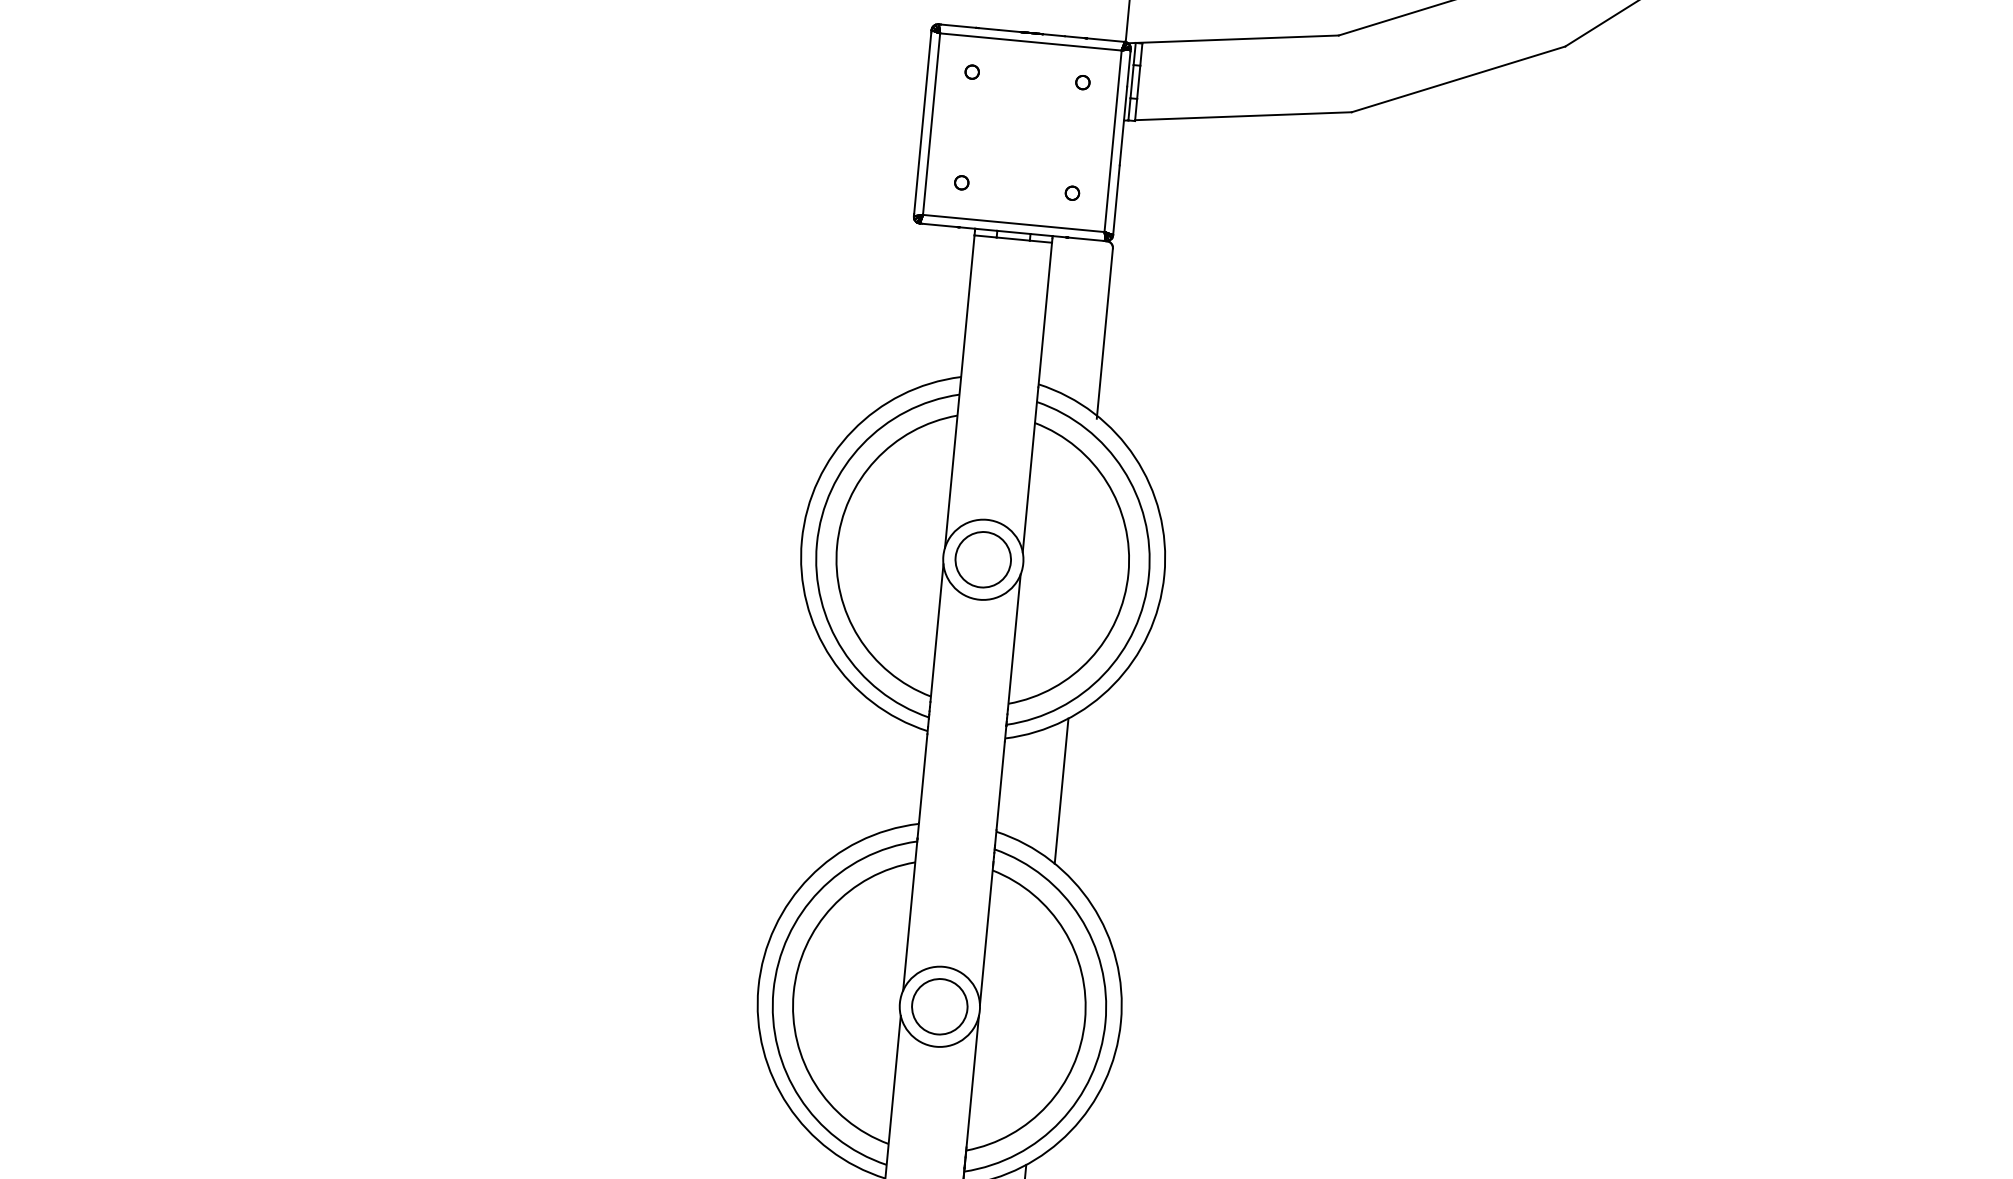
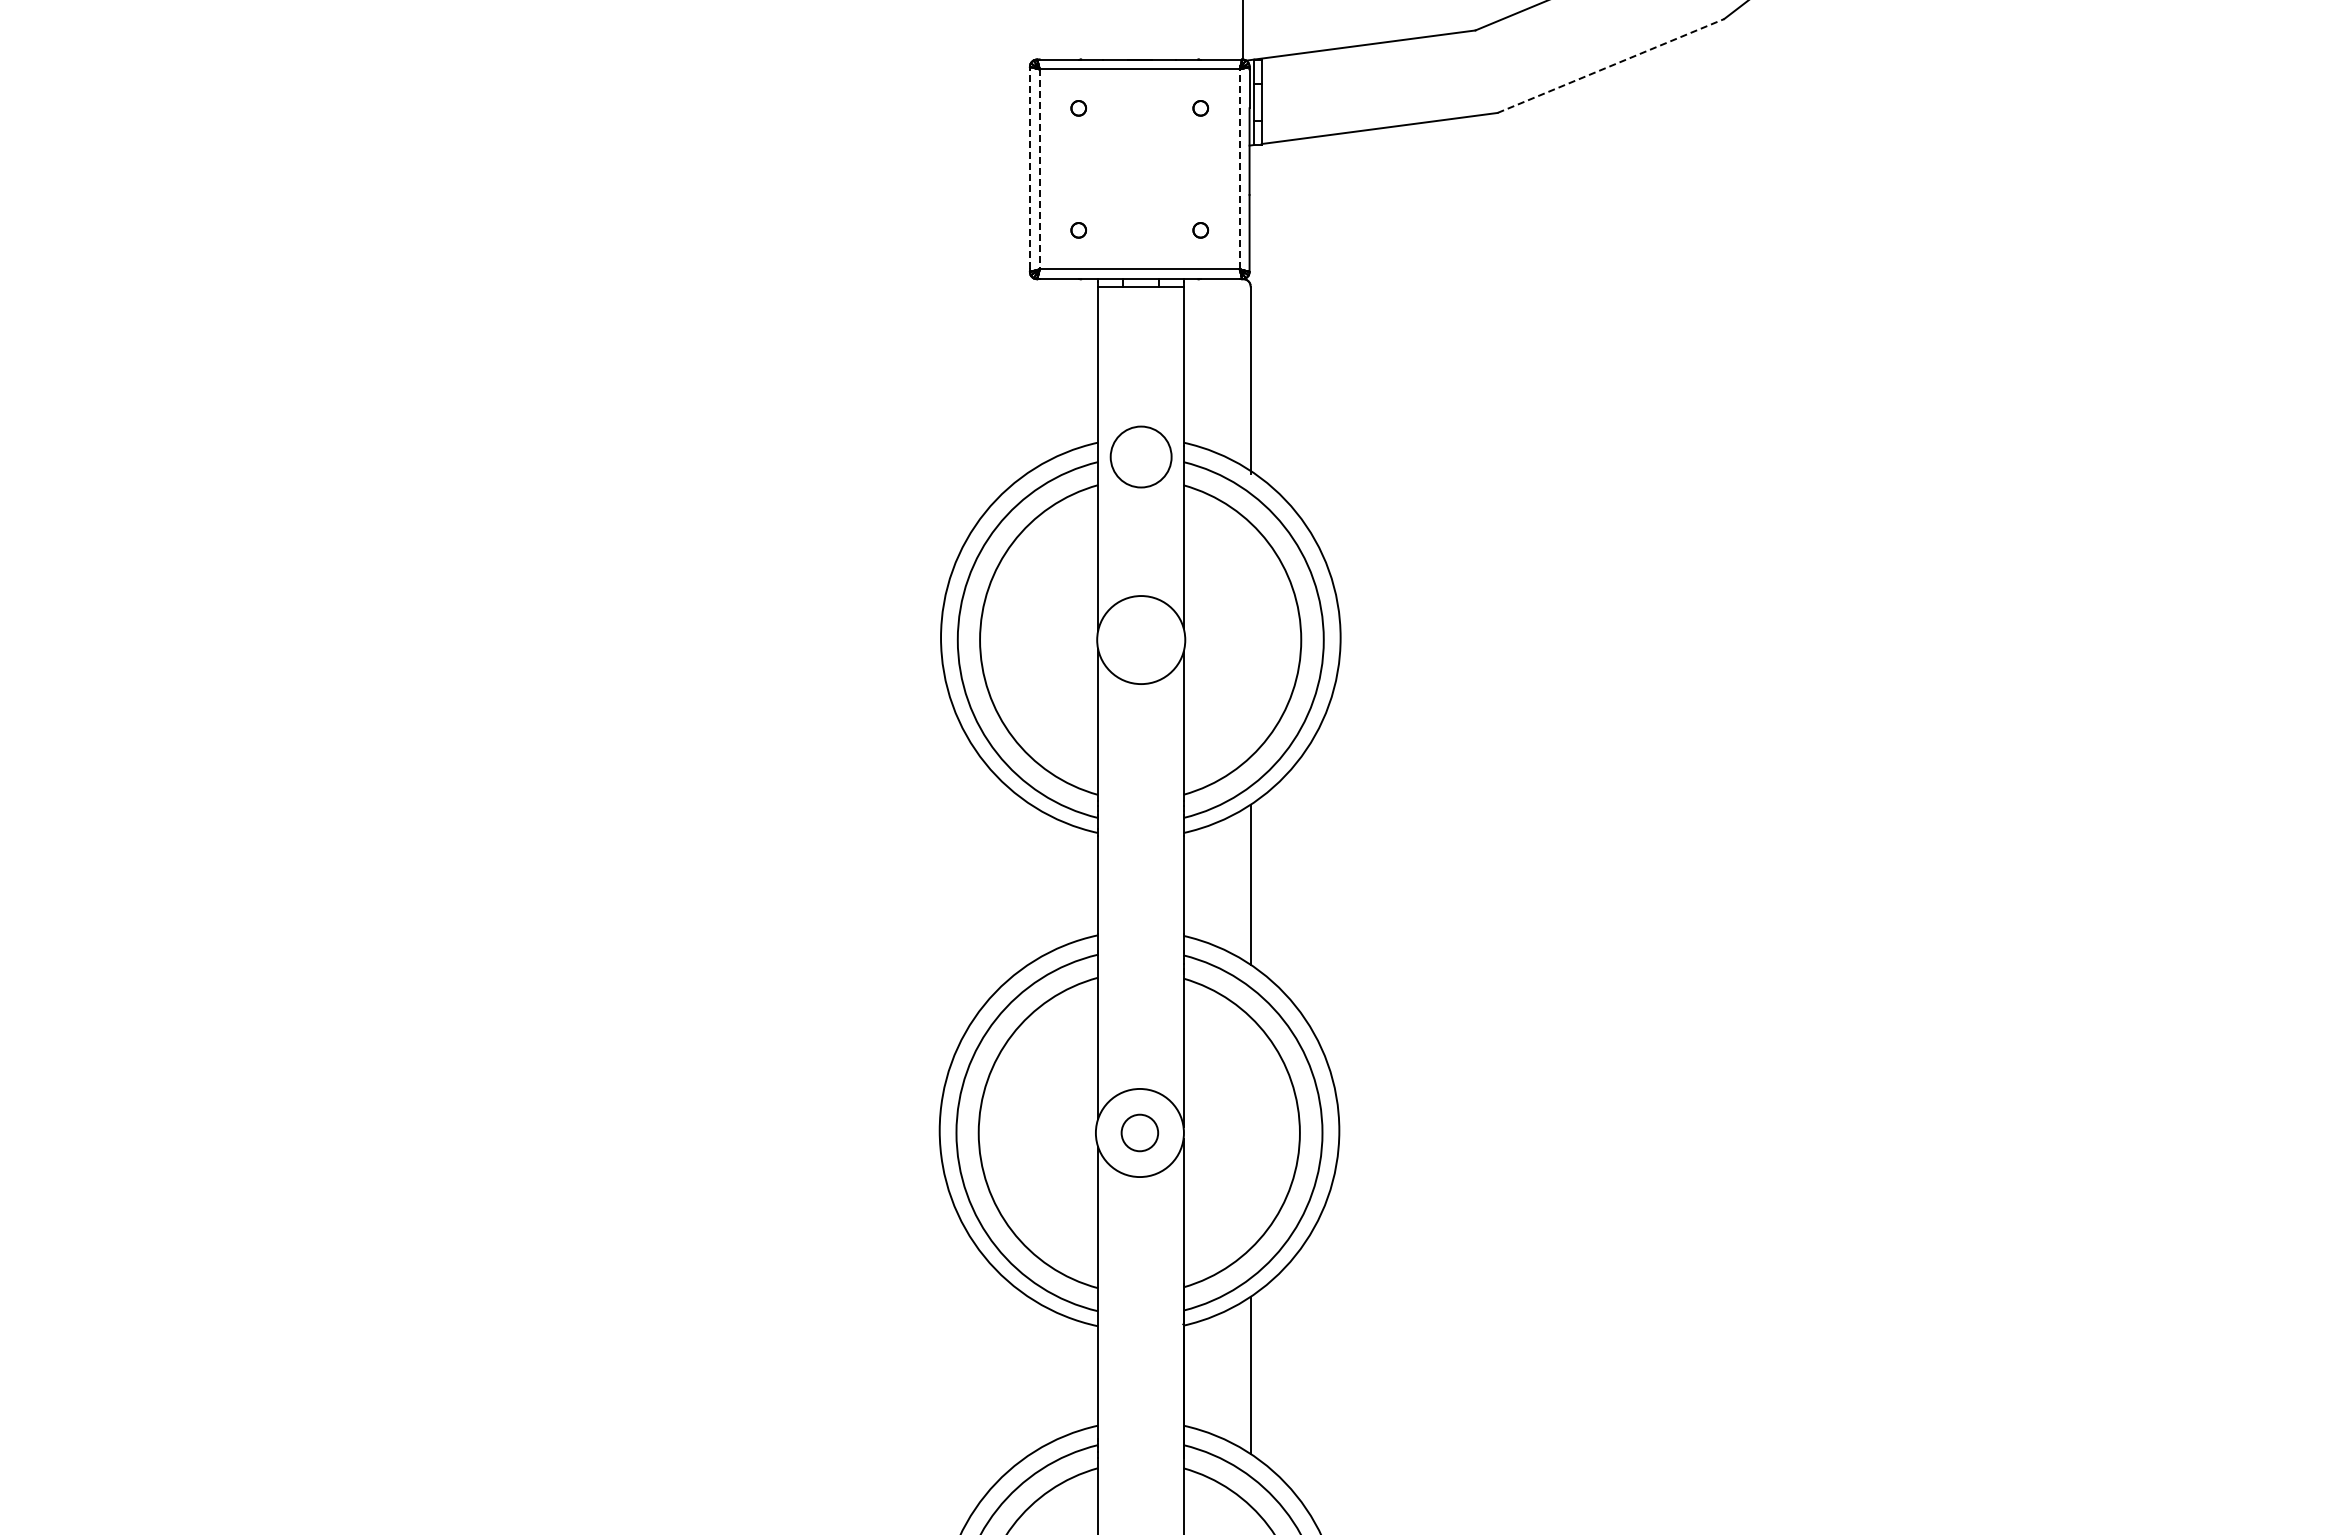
line: (1458, 79) -> (1610, 66), solid -> dashed
line: (922, 122) -> (1029, 168), solid -> dashed
line: (931, 124) -> (1039, 169), solid -> dashed
line: (1112, 140) -> (1239, 168), solid -> dashed
circle: (982, 559) -> (1140, 456), moved
circle: (939, 1006) -> (1139, 1132), size x0.6

